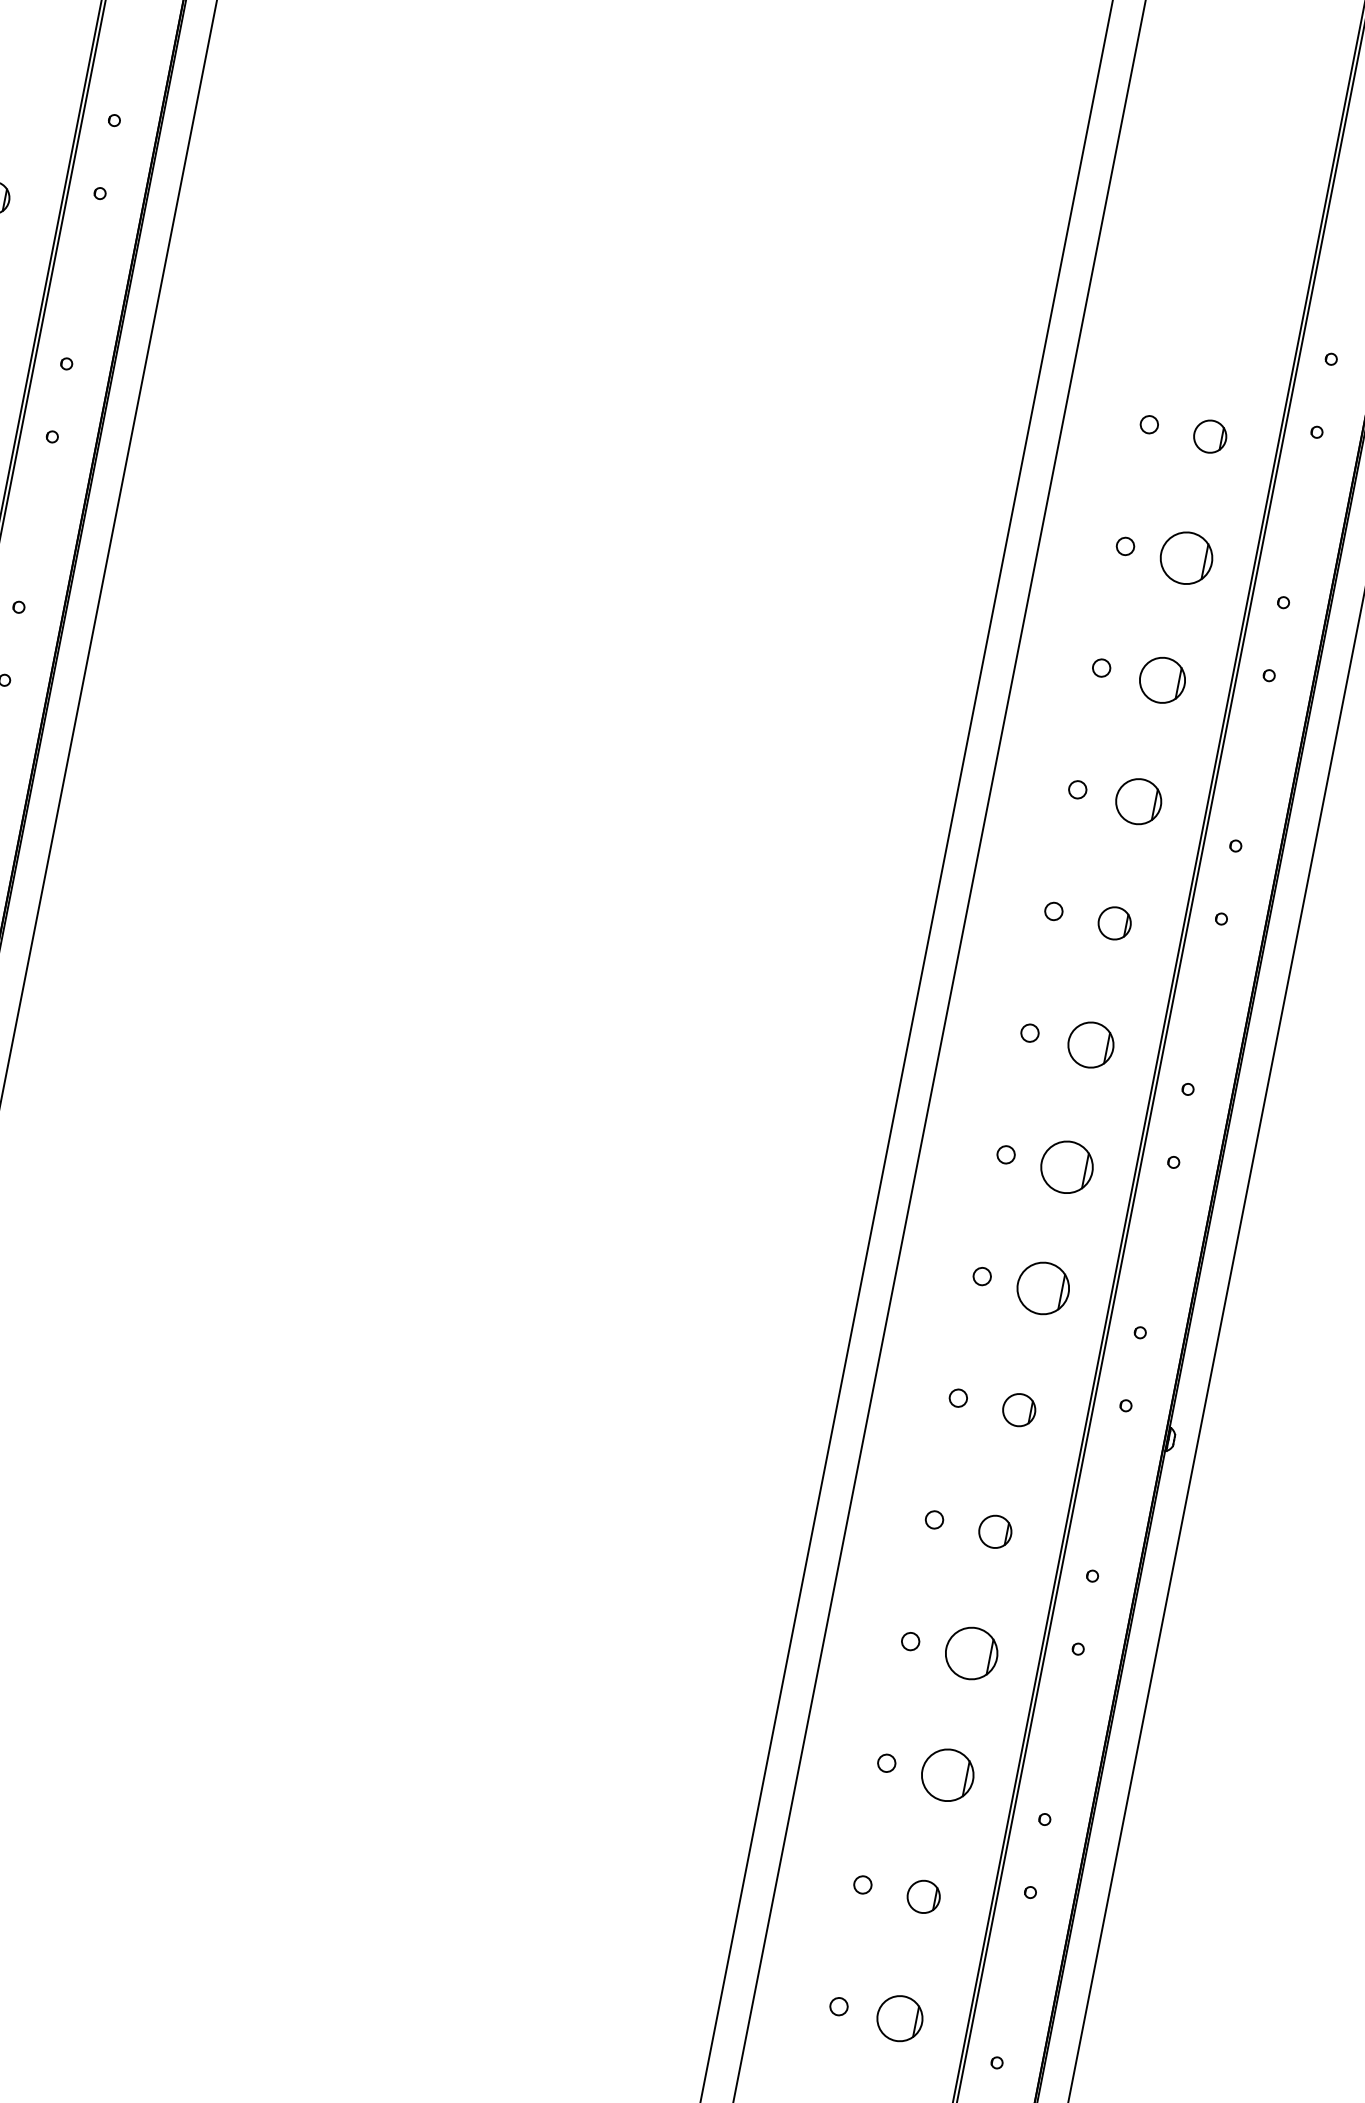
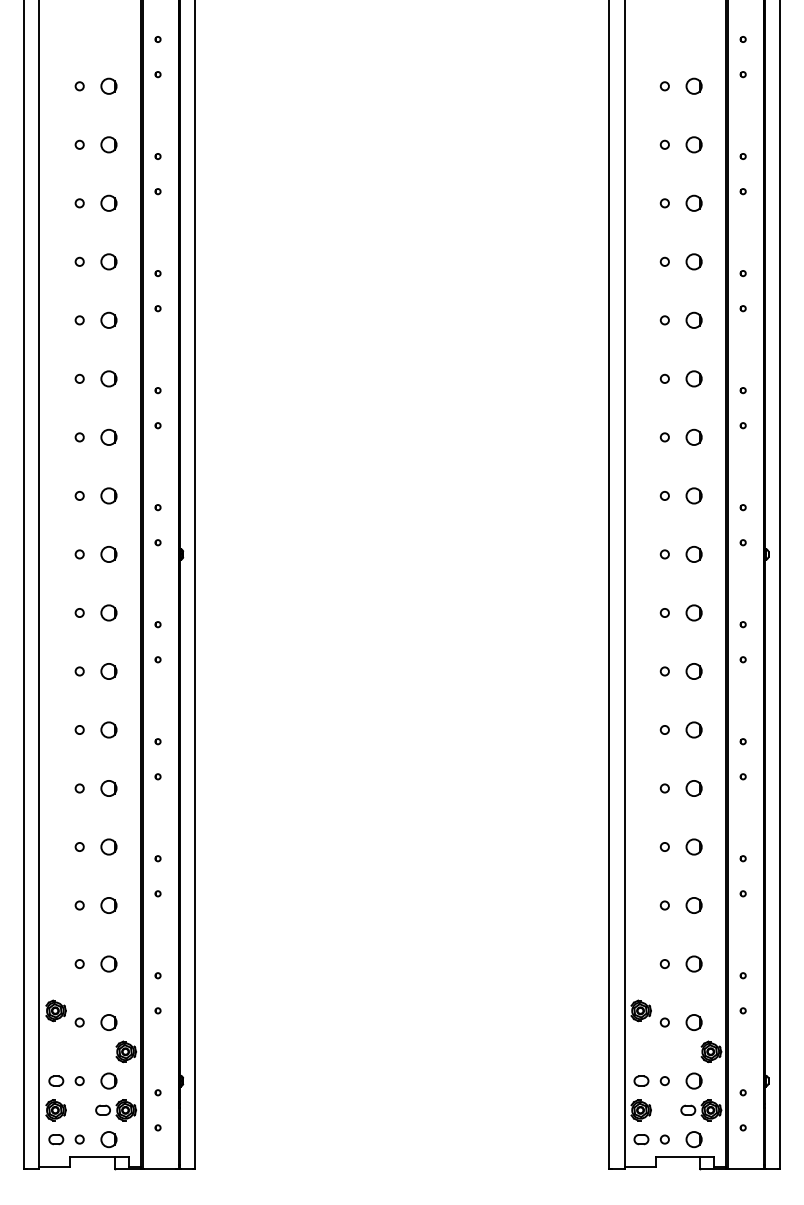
circle: (1185, 557) -> (693, 144), size x0.62
circle: (1161, 678) -> (693, 202), size x0.71
circle: (1137, 800) -> (693, 261), size x0.71
circle: (1089, 1044) -> (693, 378), size x0.71
circle: (1066, 1164) -> (693, 436), size x0.62
circle: (1041, 1287) -> (693, 495), size x0.62
circle: (970, 1653) -> (693, 671), size x0.62
circle: (946, 1773) -> (693, 729), size x0.62
circle: (898, 2017) -> (693, 846), size x0.71

